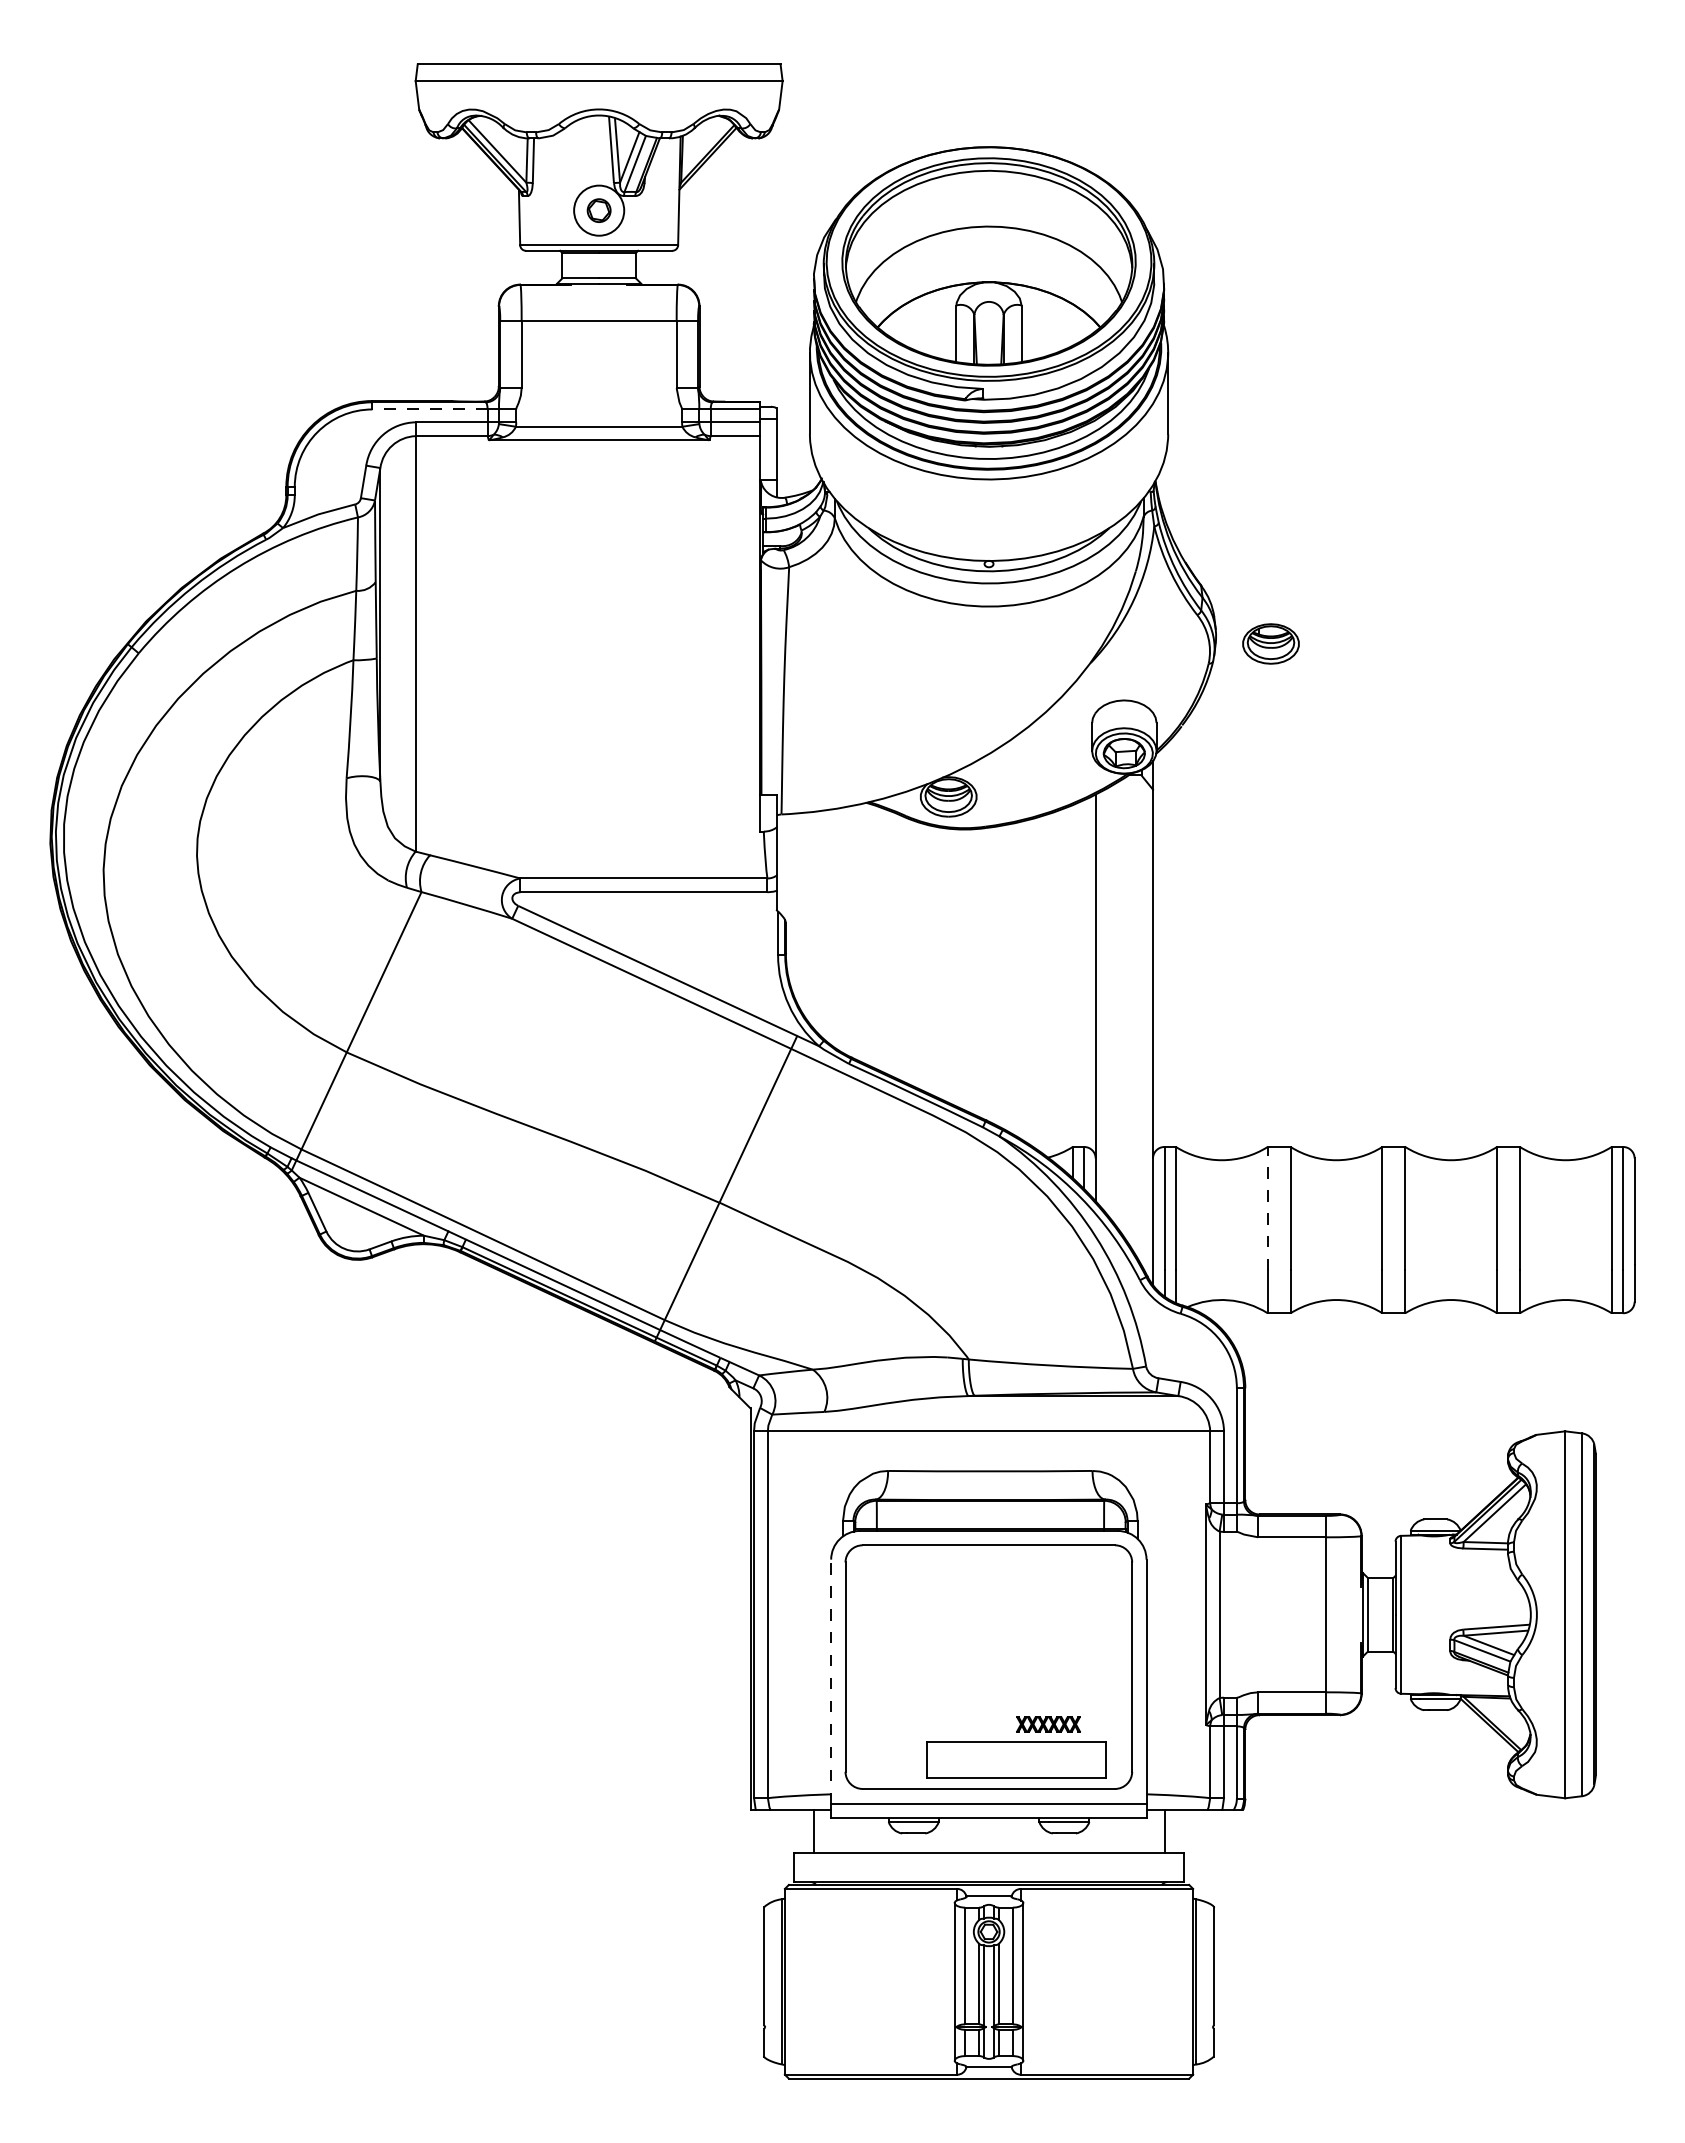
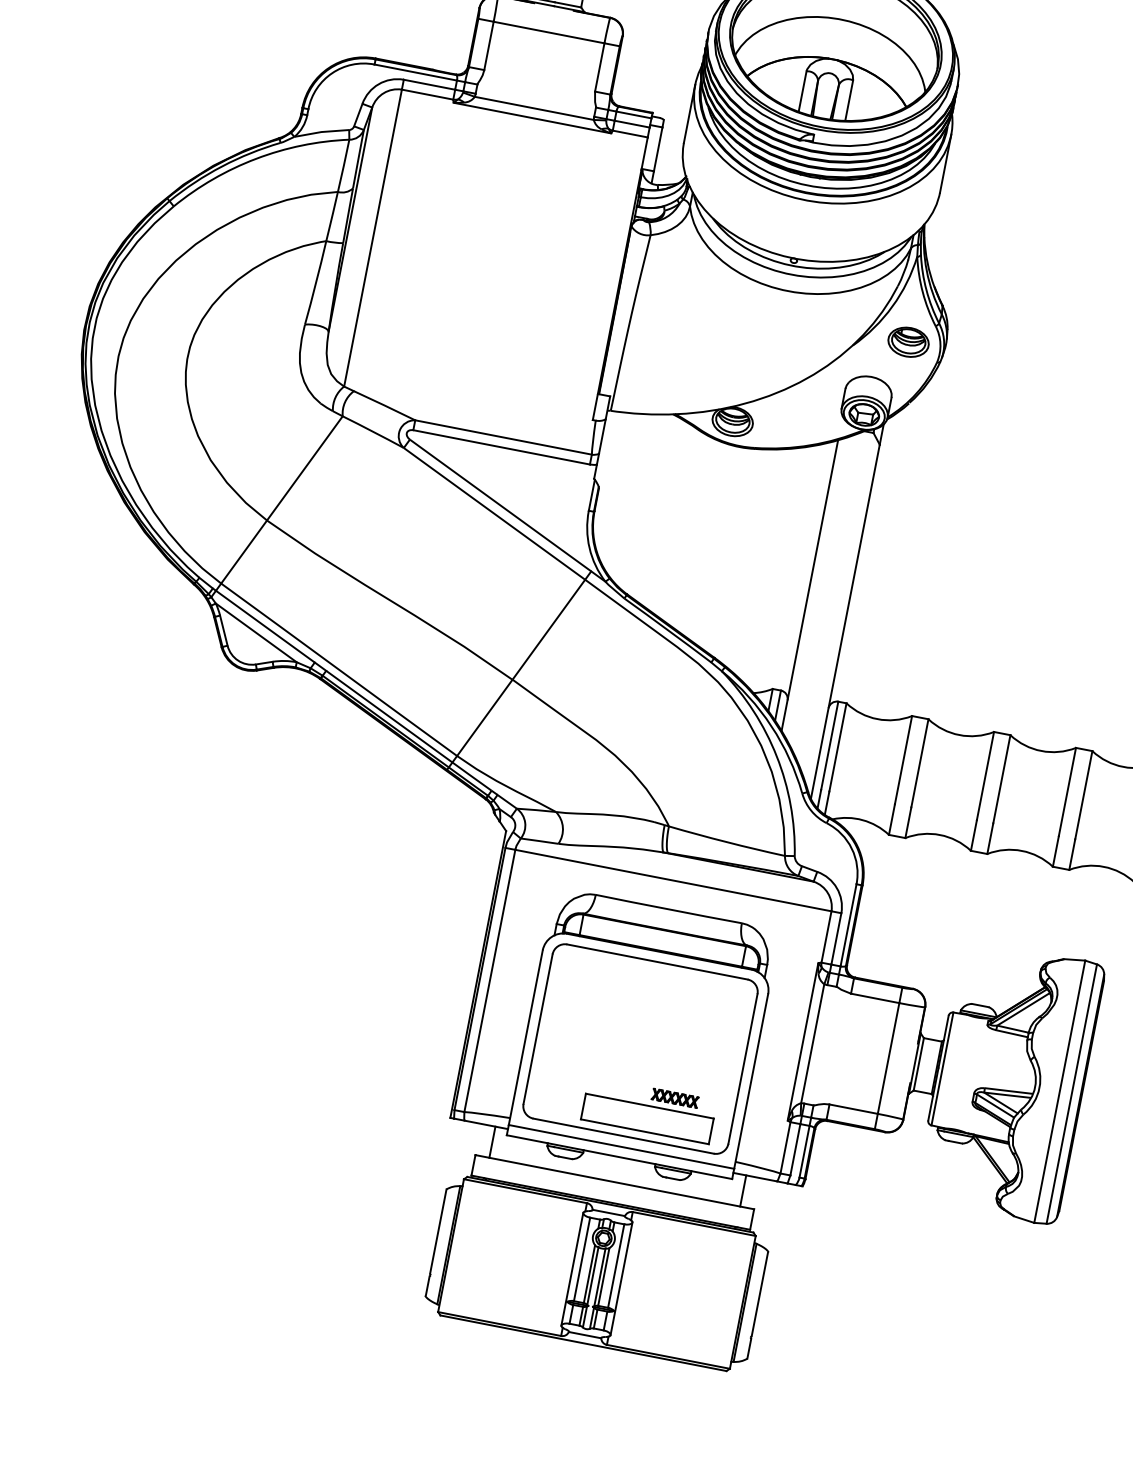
line: (429, 409) -> (415, 72), dashed -> solid
part: (1270, 643) -> (908, 341), moved
line: (1267, 1208) -> (903, 759), dashed -> solid
line: (831, 1681) -> (526, 1037), dashed -> solid

